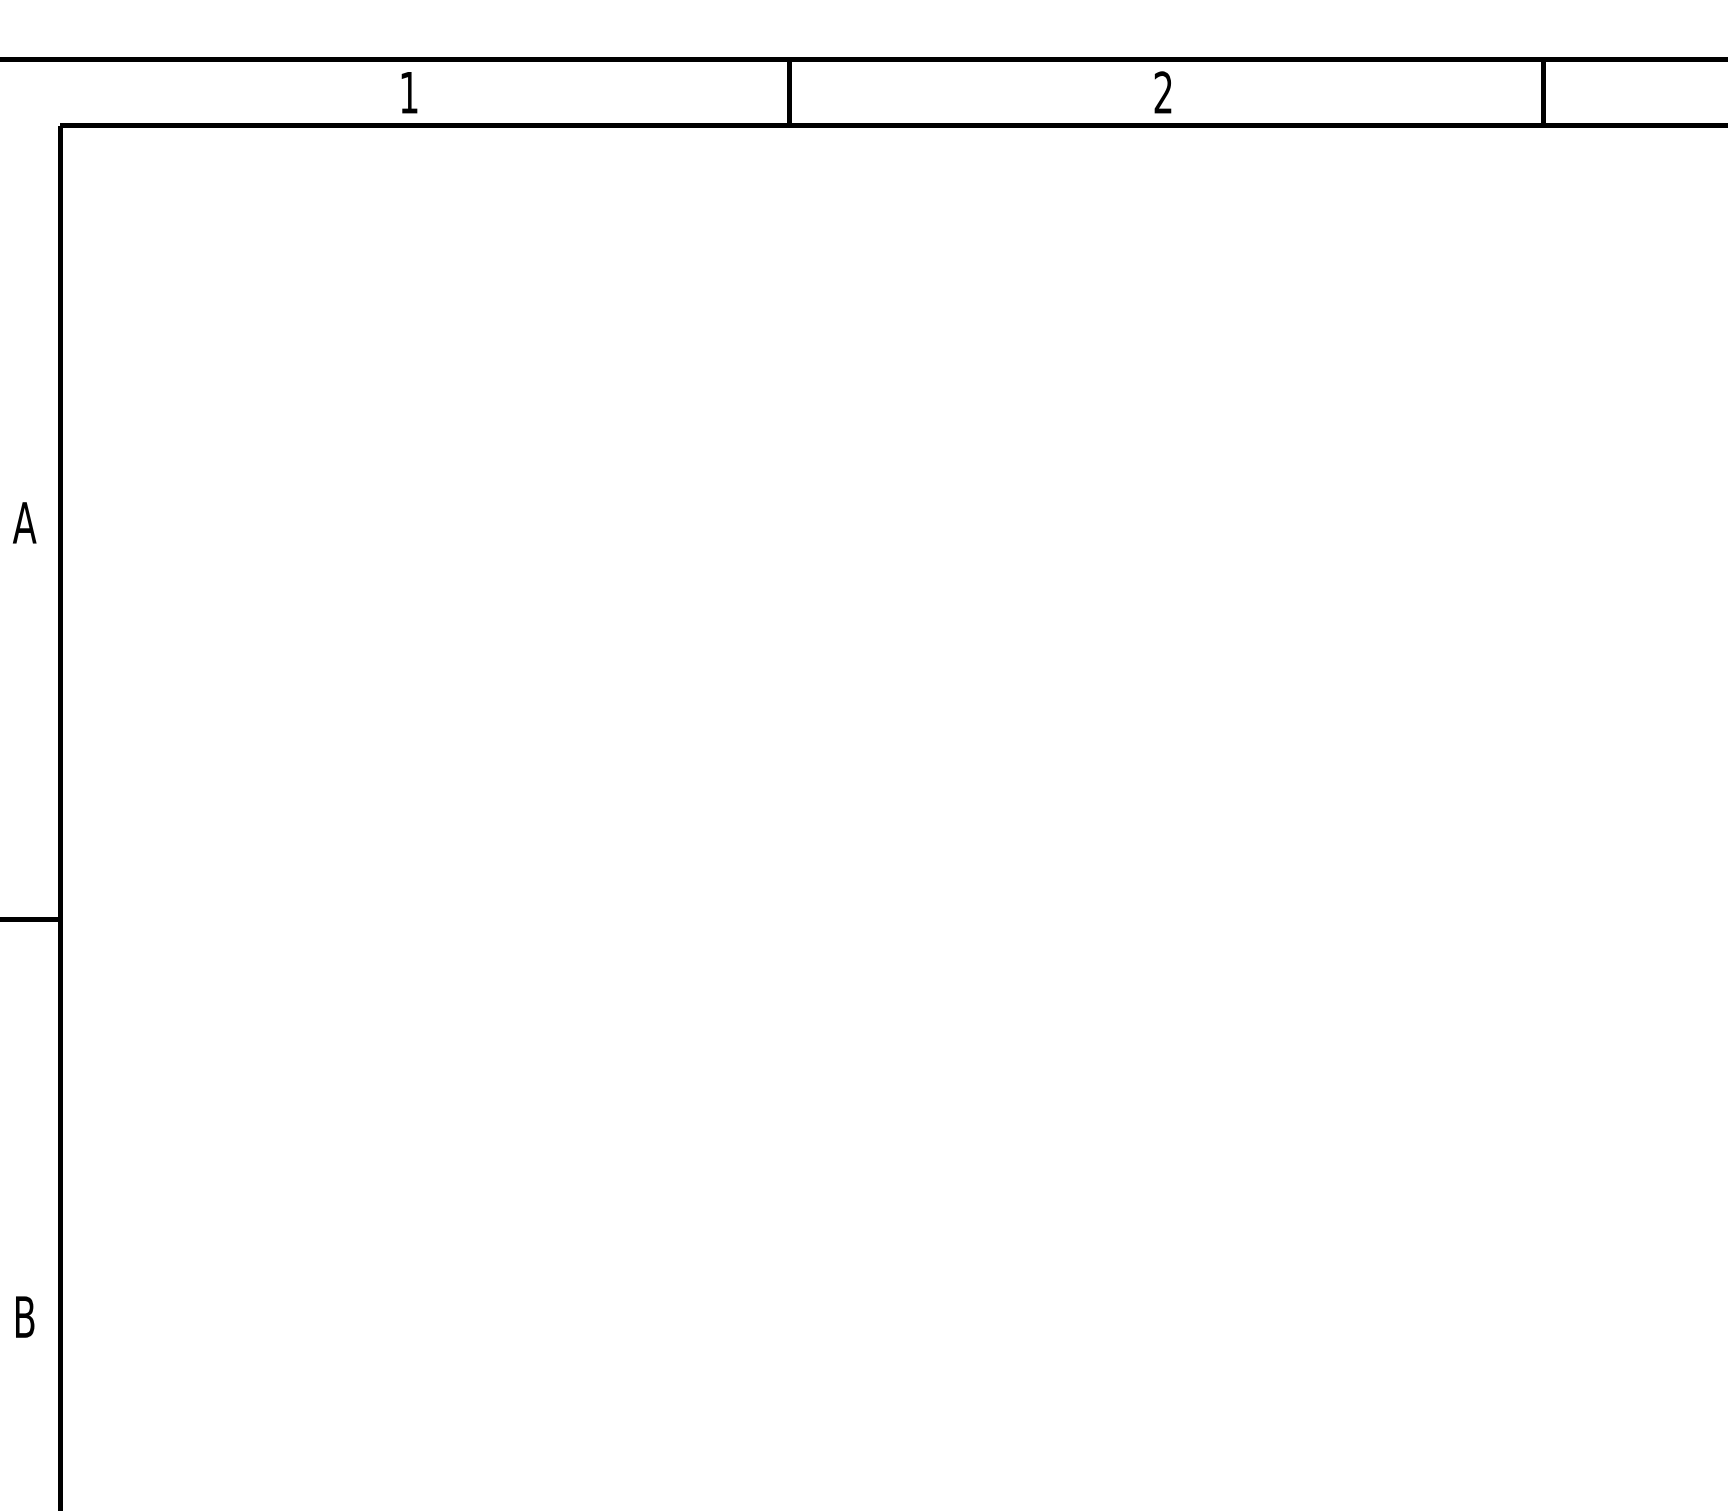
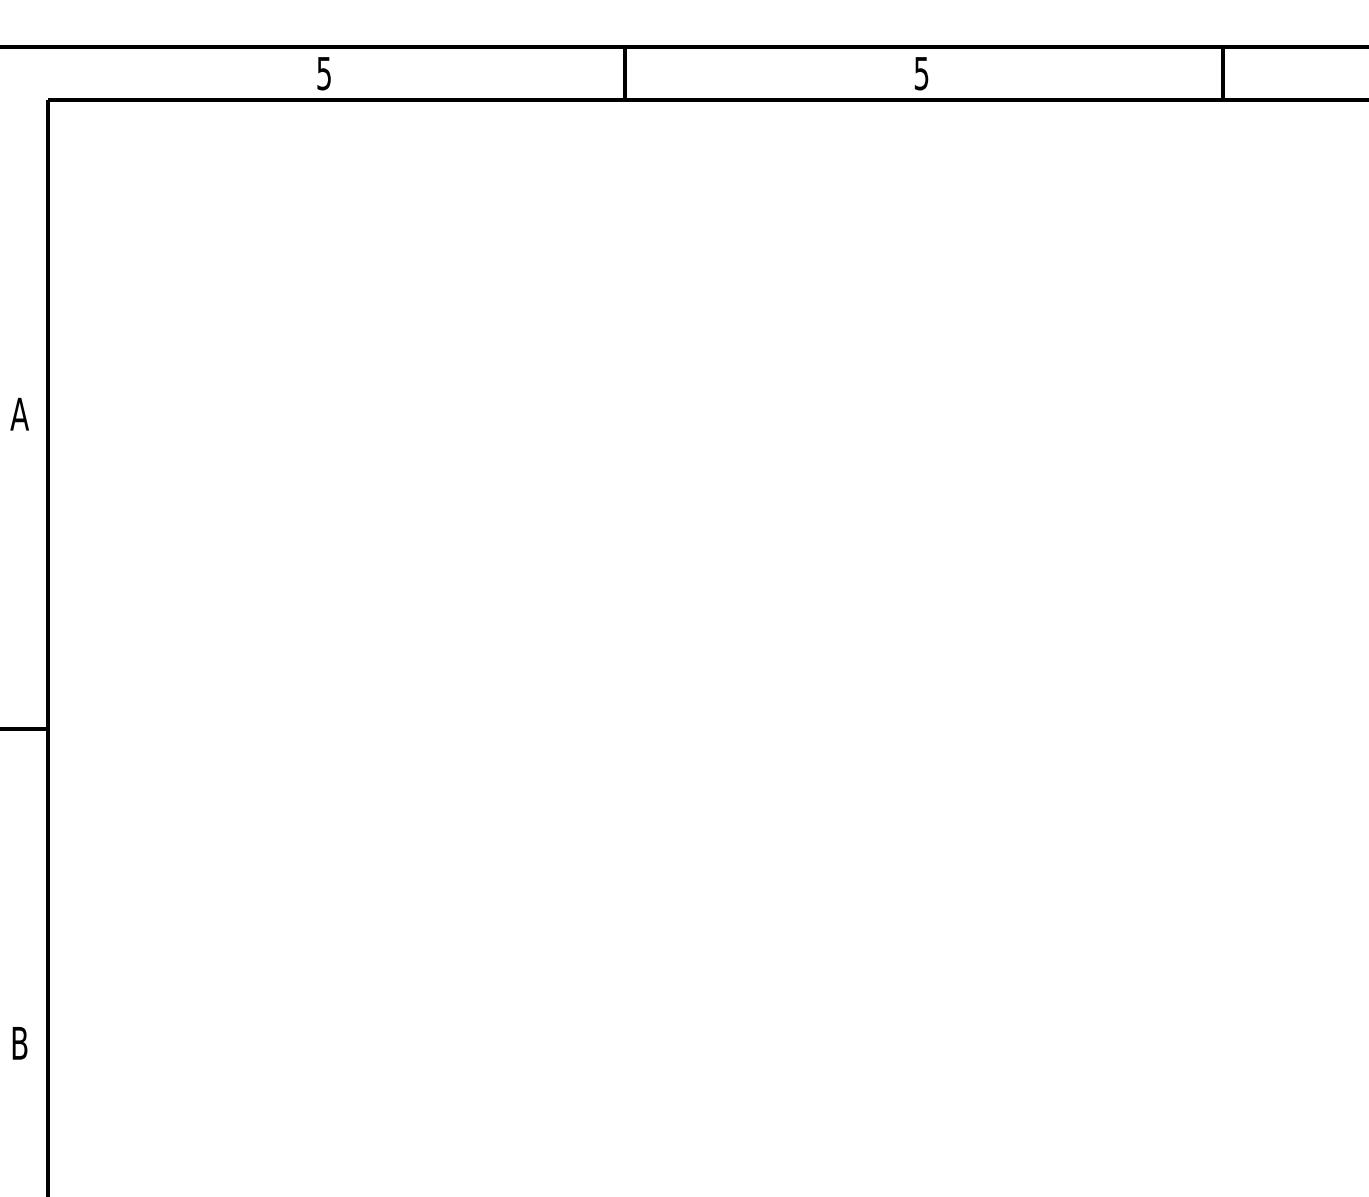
text: (408, 92) -> (323, 73), 1 -> 5
text: (1163, 92) -> (921, 73), 2 -> 5

